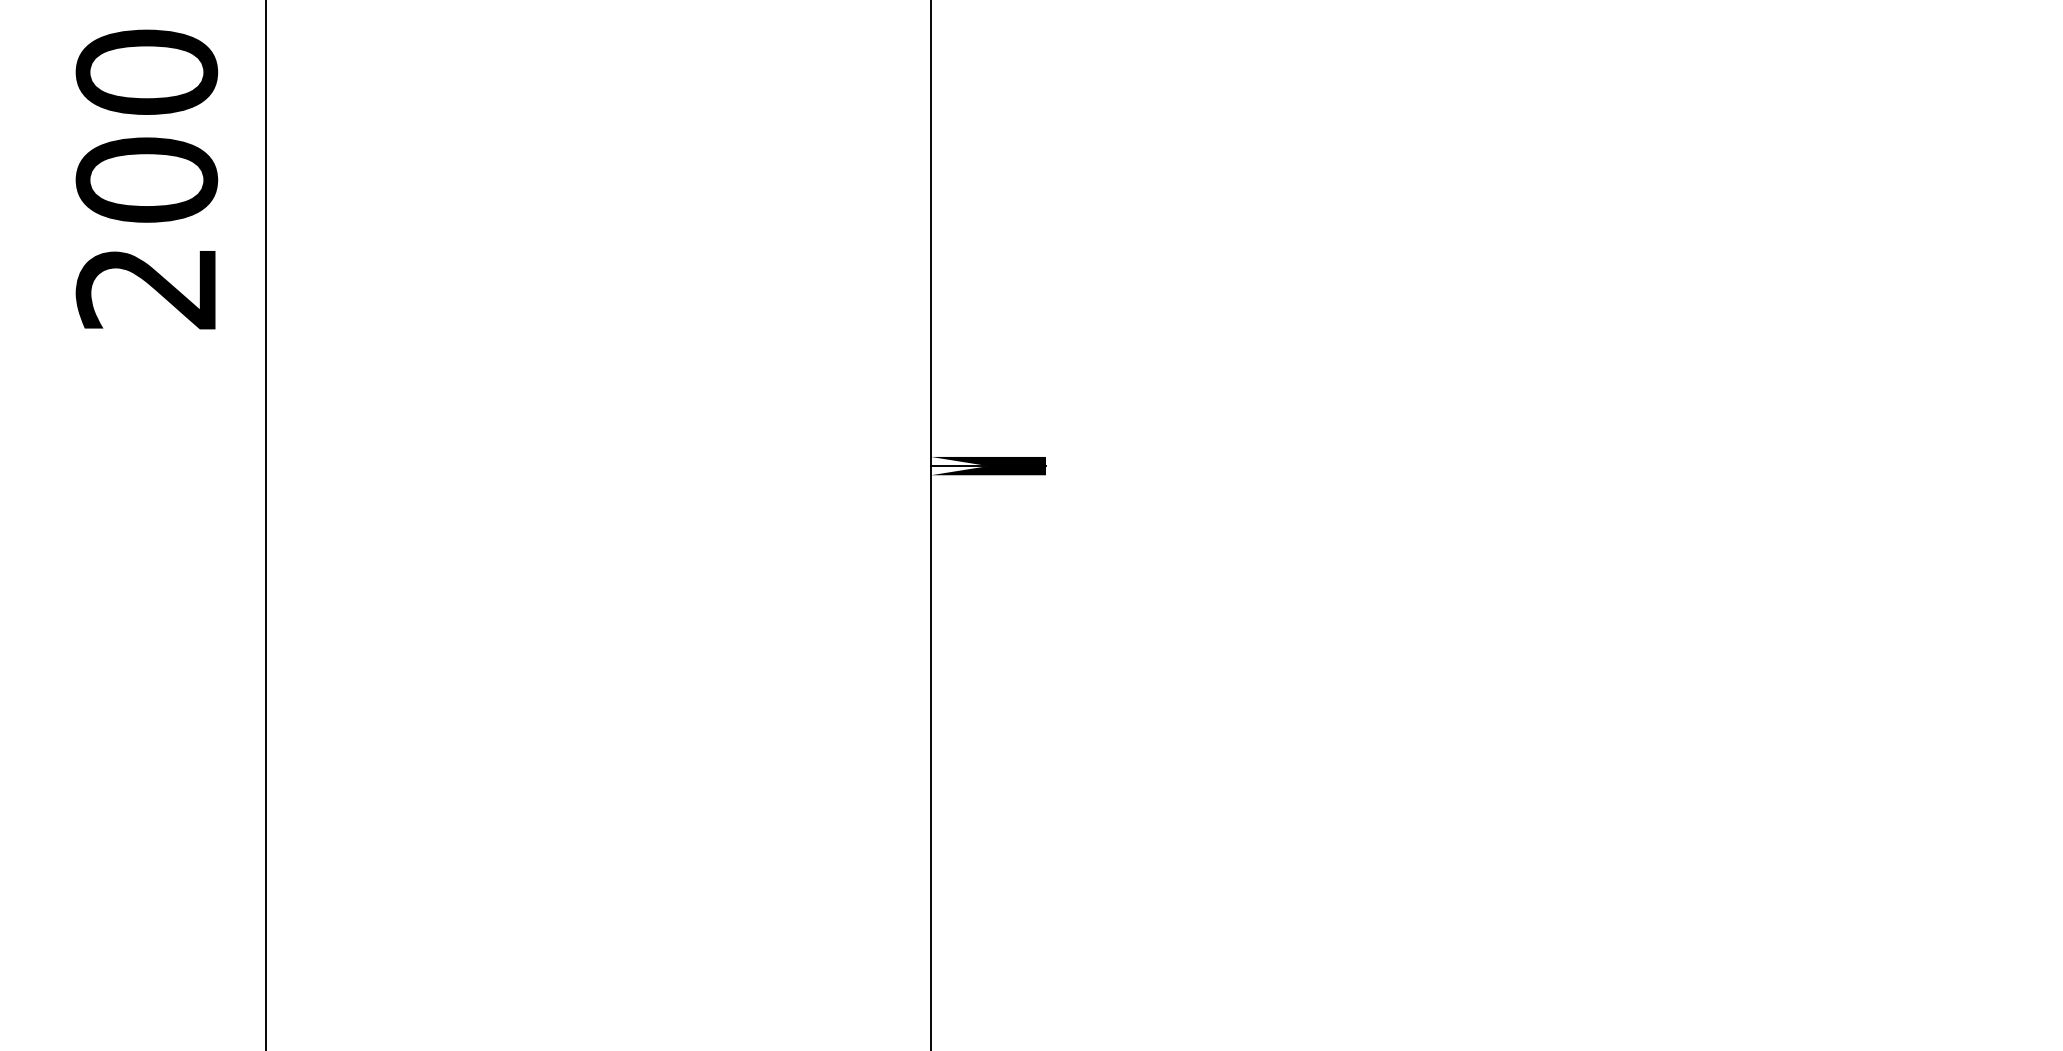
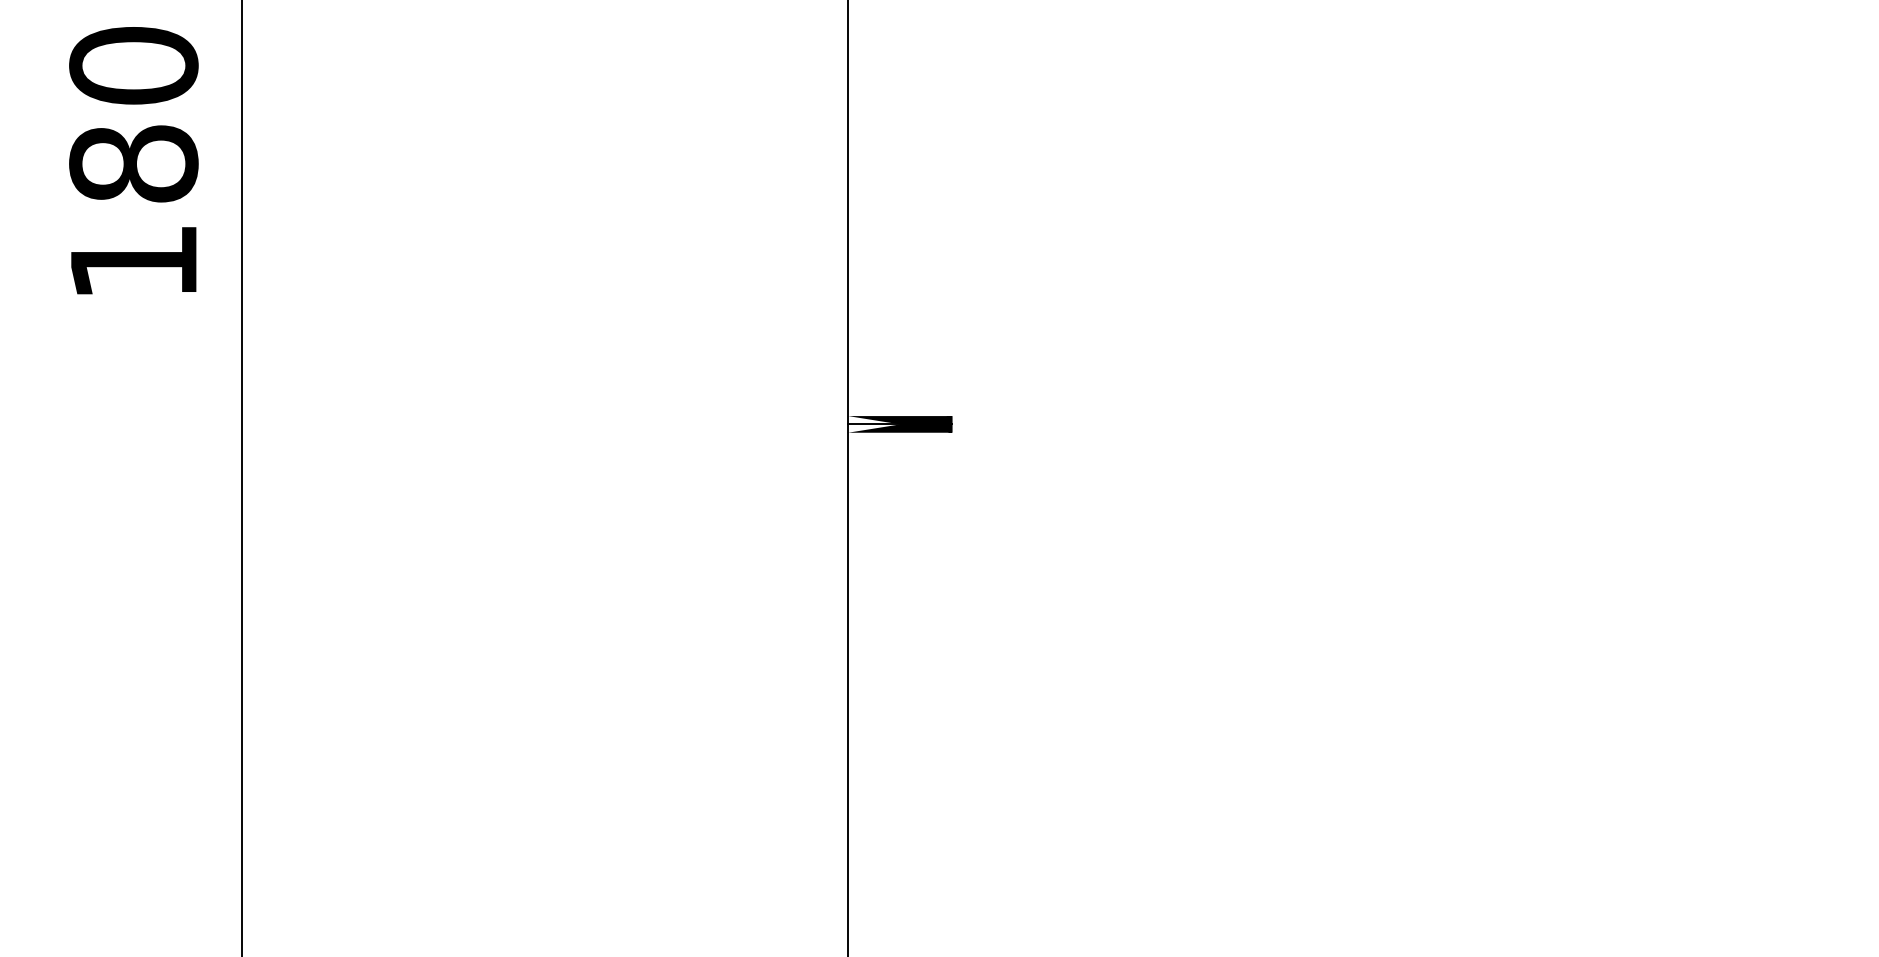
text: (146, 233) -> (133, 212), 200 -> 180

